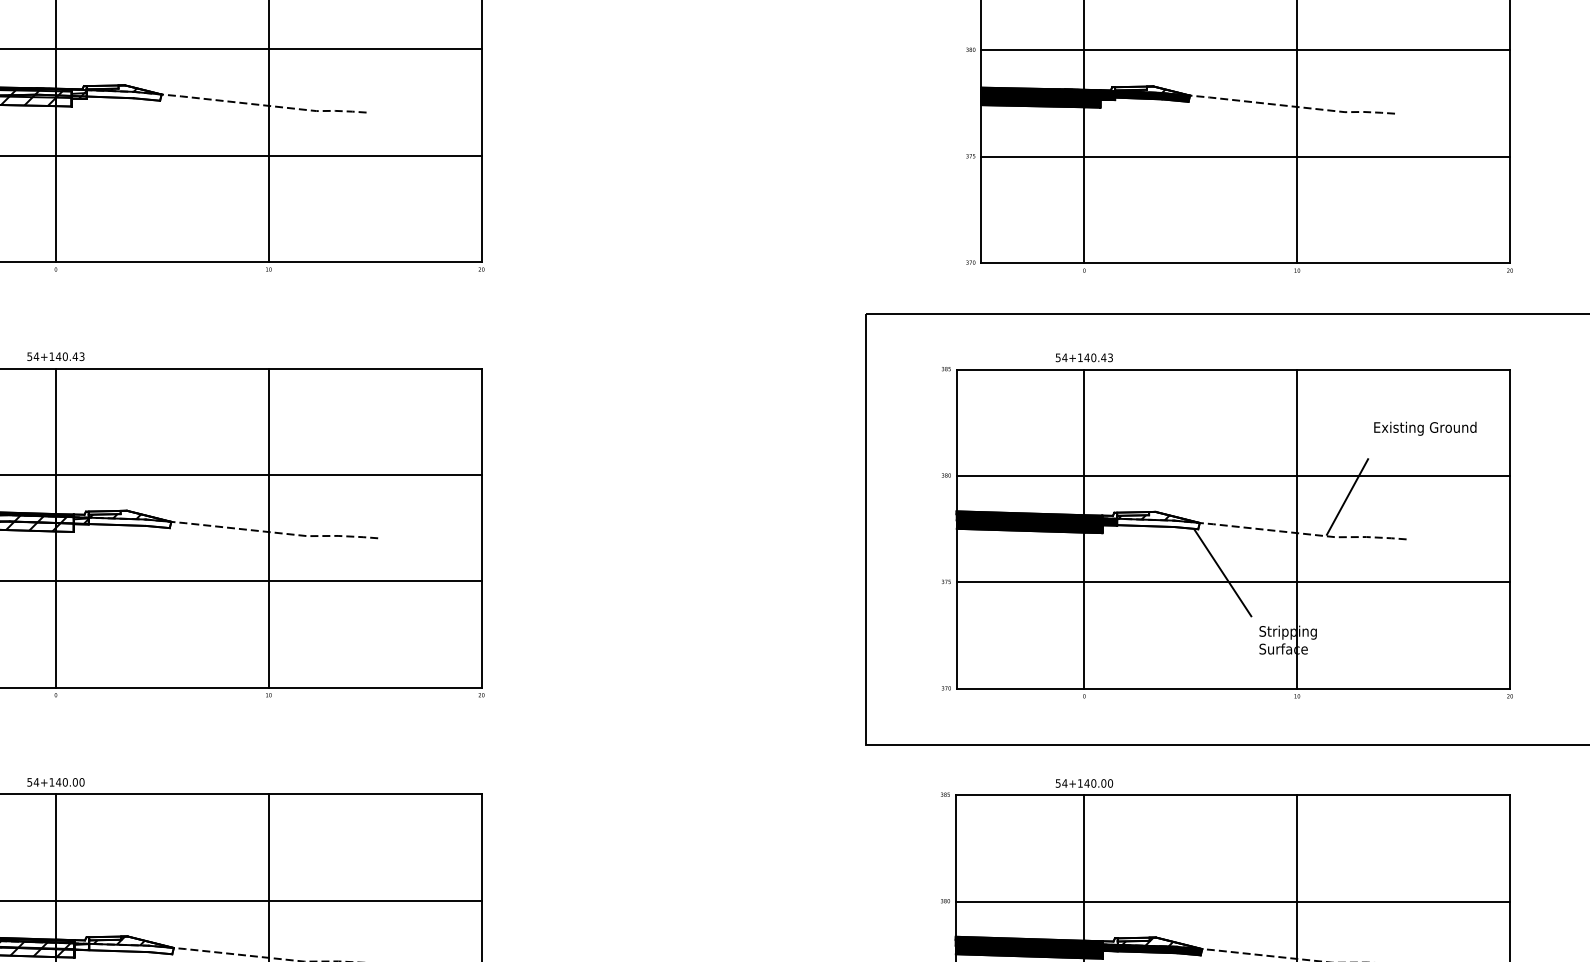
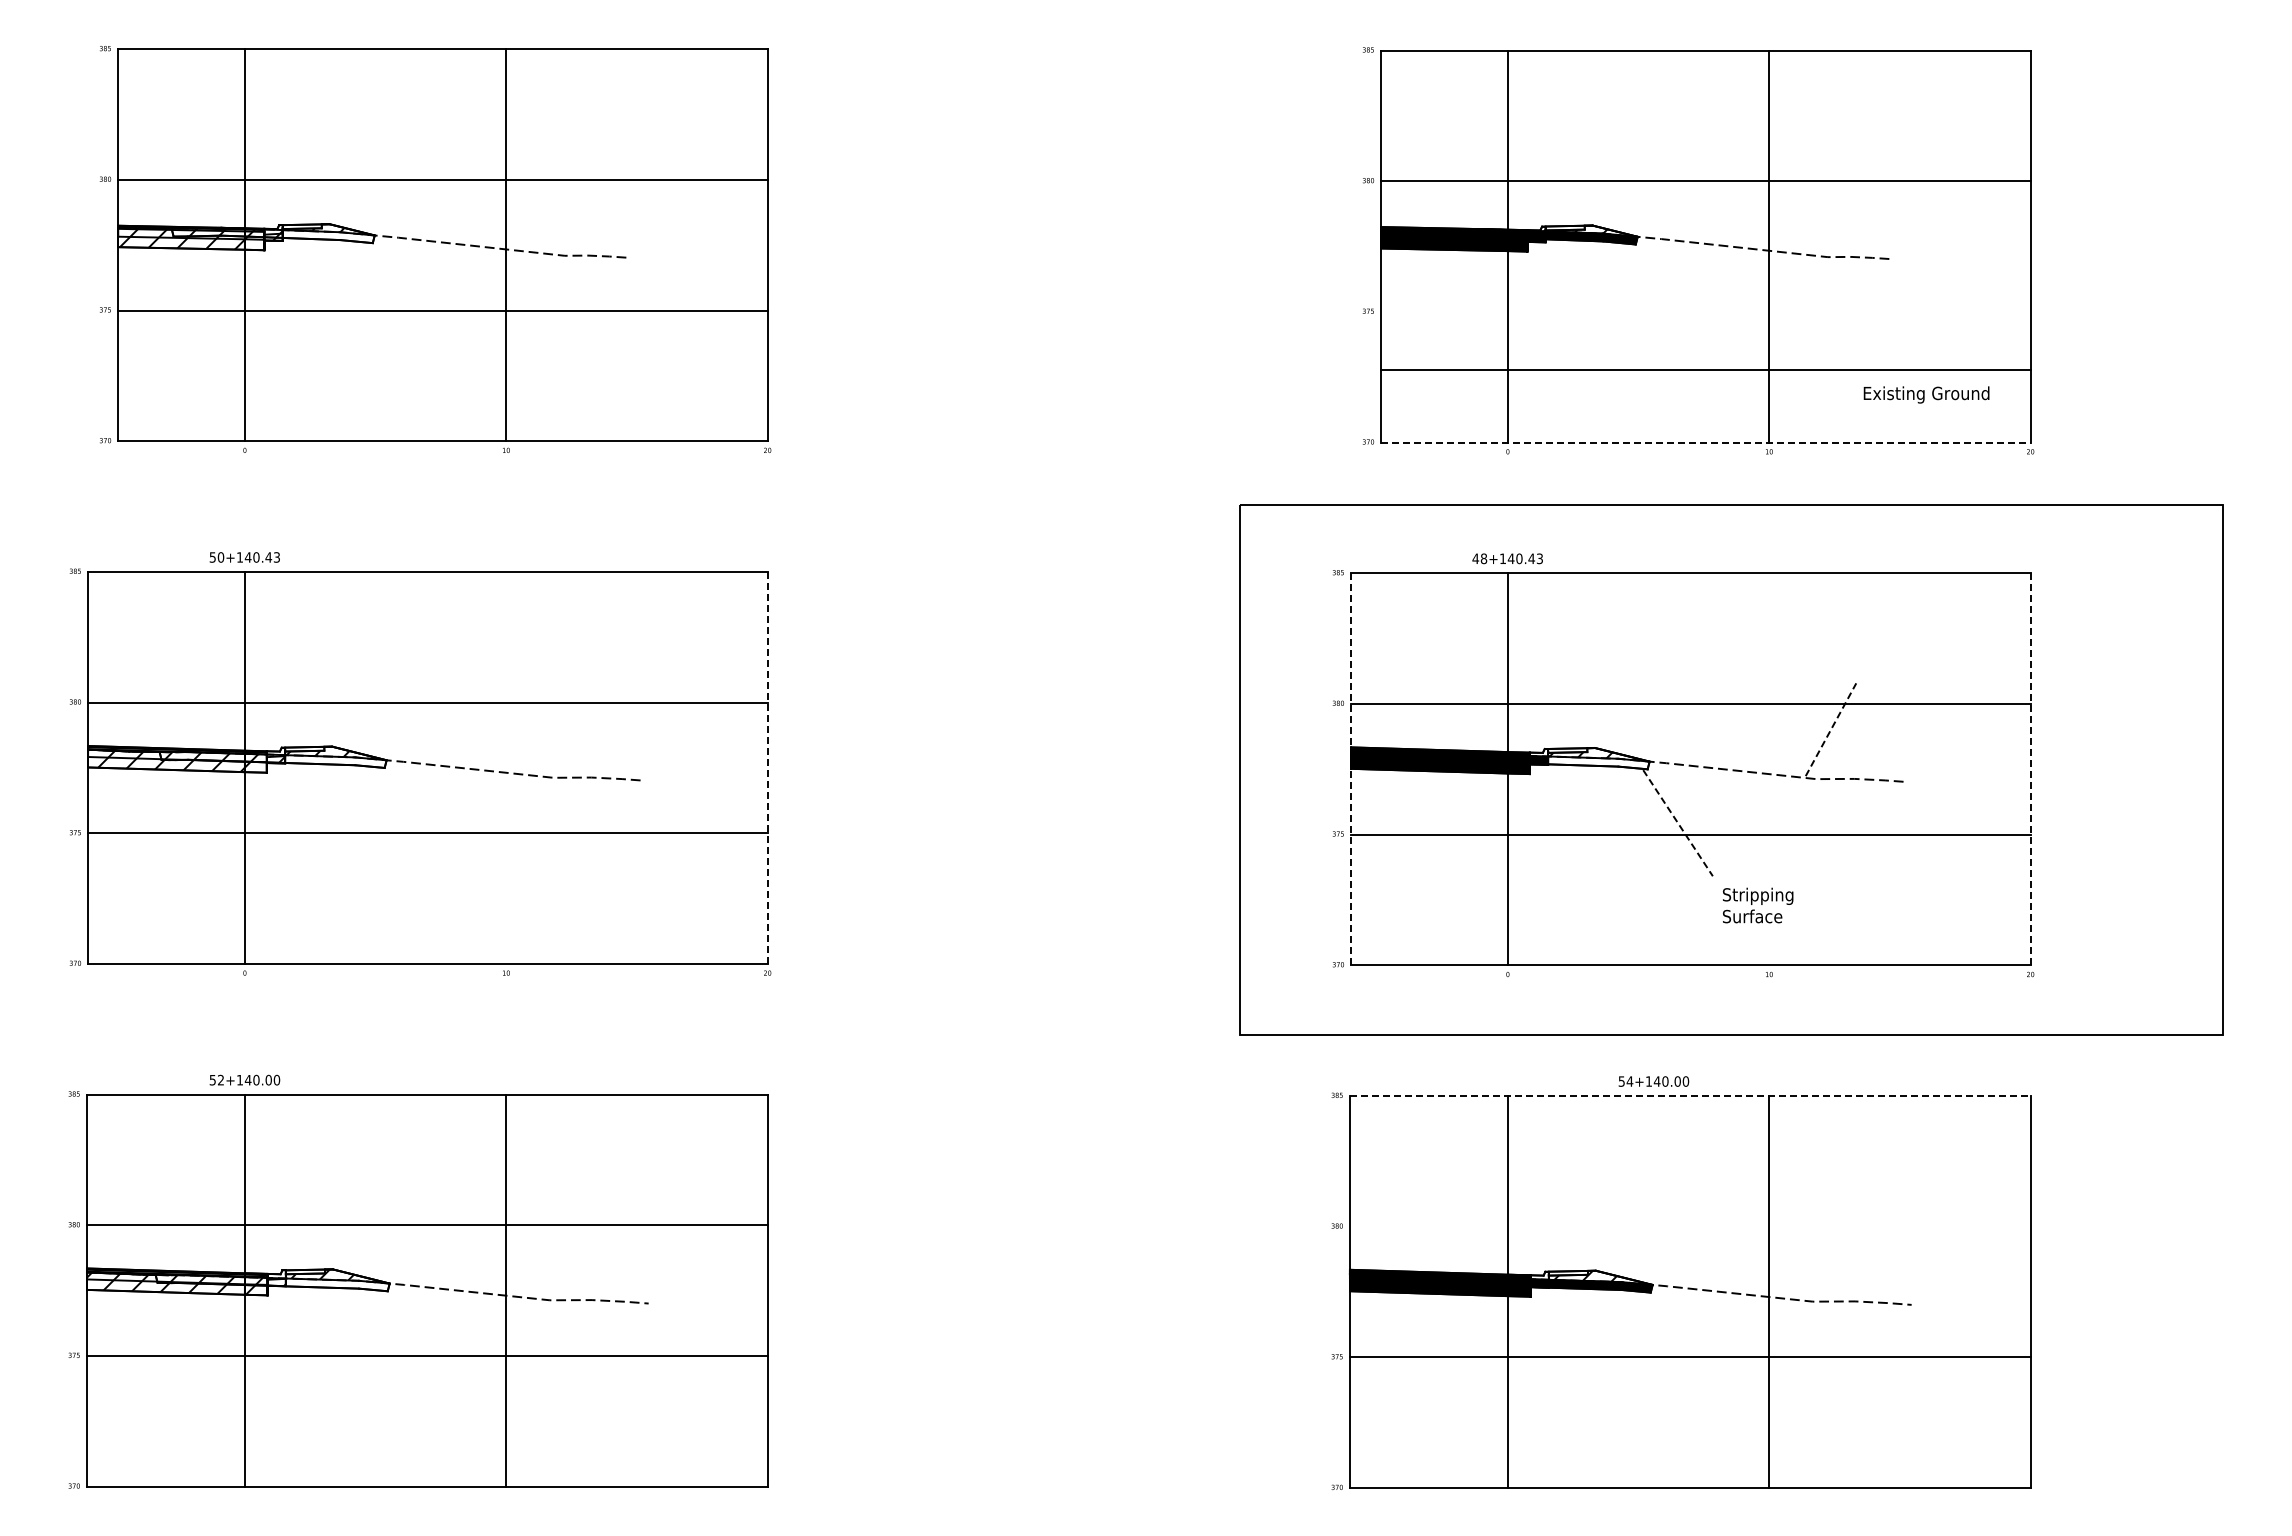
line: (1245, 156) -> (1705, 369), moved
line: (1245, 263) -> (1705, 442), solid -> dashed
text: (36, 356) -> (220, 557), 54+140.43 -> 50+140.43
text: (1061, 357) -> (1479, 558), 54+140.43 -> 48+140.43
text: (1425, 428) -> (1926, 394), moved
line: (1347, 496) -> (1831, 729), solid -> dashed
line: (268, 527) -> (506, 767), removed
line: (481, 527) -> (767, 767), solid -> dashed
line: (957, 528) -> (1351, 768), solid -> dashed
line: (1509, 528) -> (2030, 768), solid -> dashed
line: (1297, 529) -> (1769, 769), removed
line: (1223, 573) -> (1678, 823), solid -> dashed
text: (36, 781) -> (220, 1079), 54+140.00 -> 52+140.00
text: (1084, 783) -> (1653, 1081), moved
line: (1233, 795) -> (1690, 1096), solid -> dashed
line: (1232, 901) -> (1689, 1226), removed

